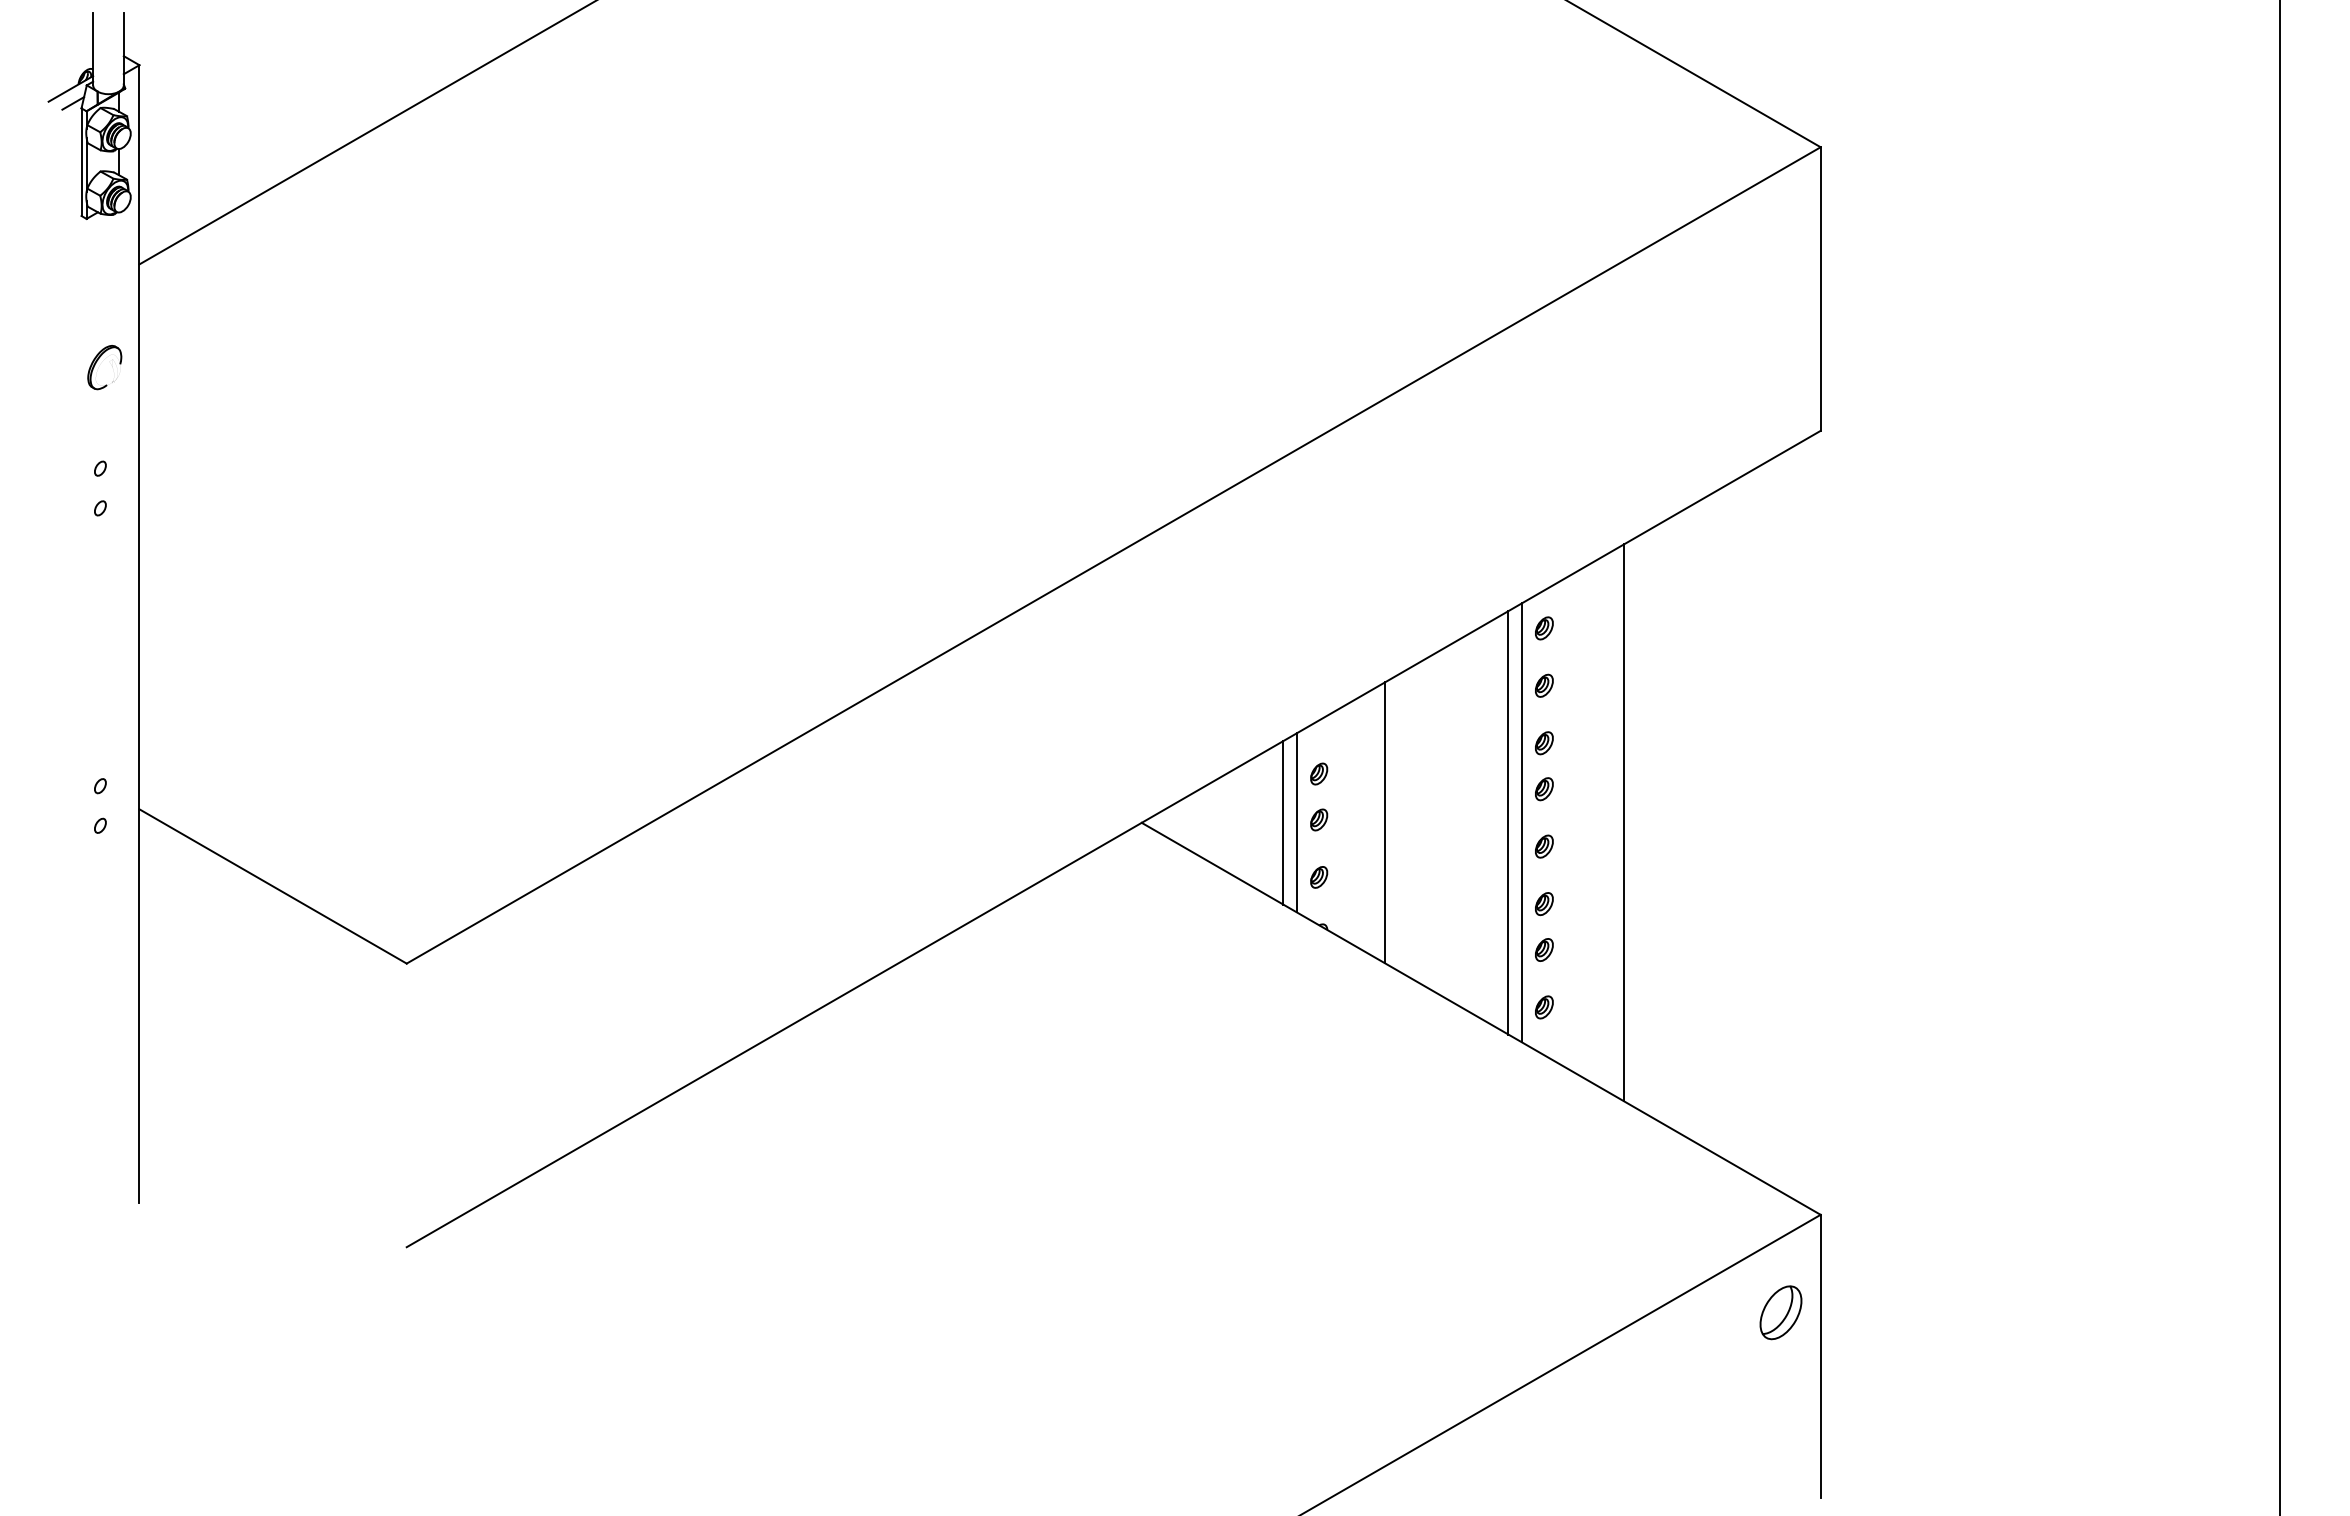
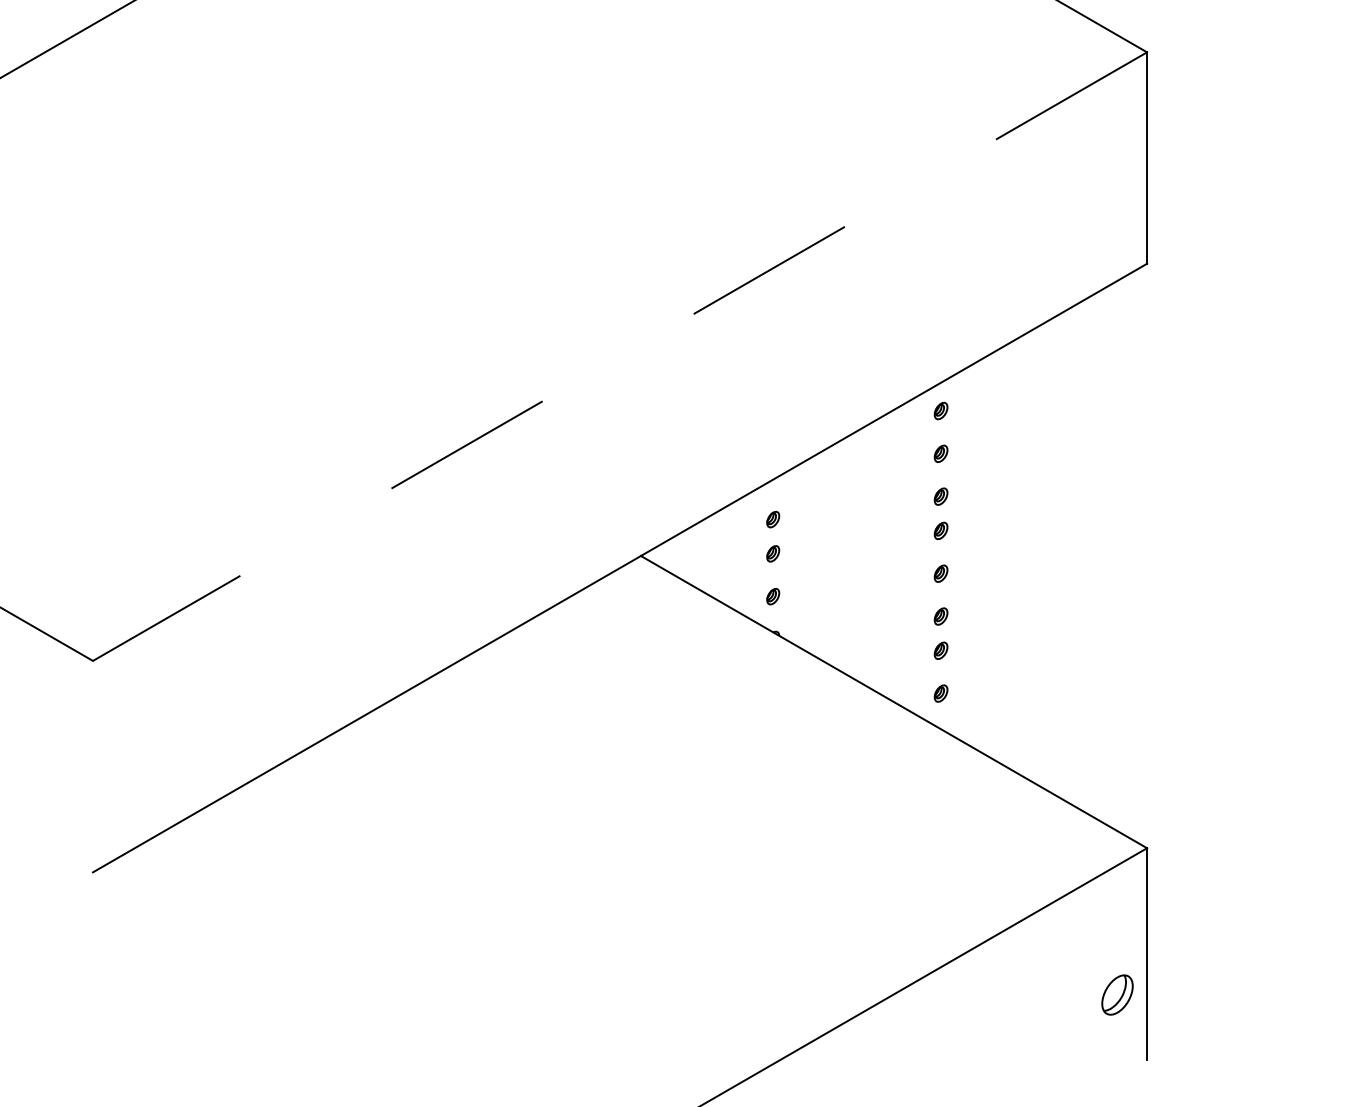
line: (1113, 555) -> (619, 356), solid -> dashed
line: (1283, 822) -> (746, 555), removed
line: (1296, 822) -> (756, 555), removed
line: (1385, 822) -> (822, 555), removed
line: (1508, 822) -> (914, 555), removed
line: (1522, 822) -> (924, 555), removed
line: (1623, 822) -> (1000, 555), removed
part: (1780, 1312) -> (1117, 994), moved

